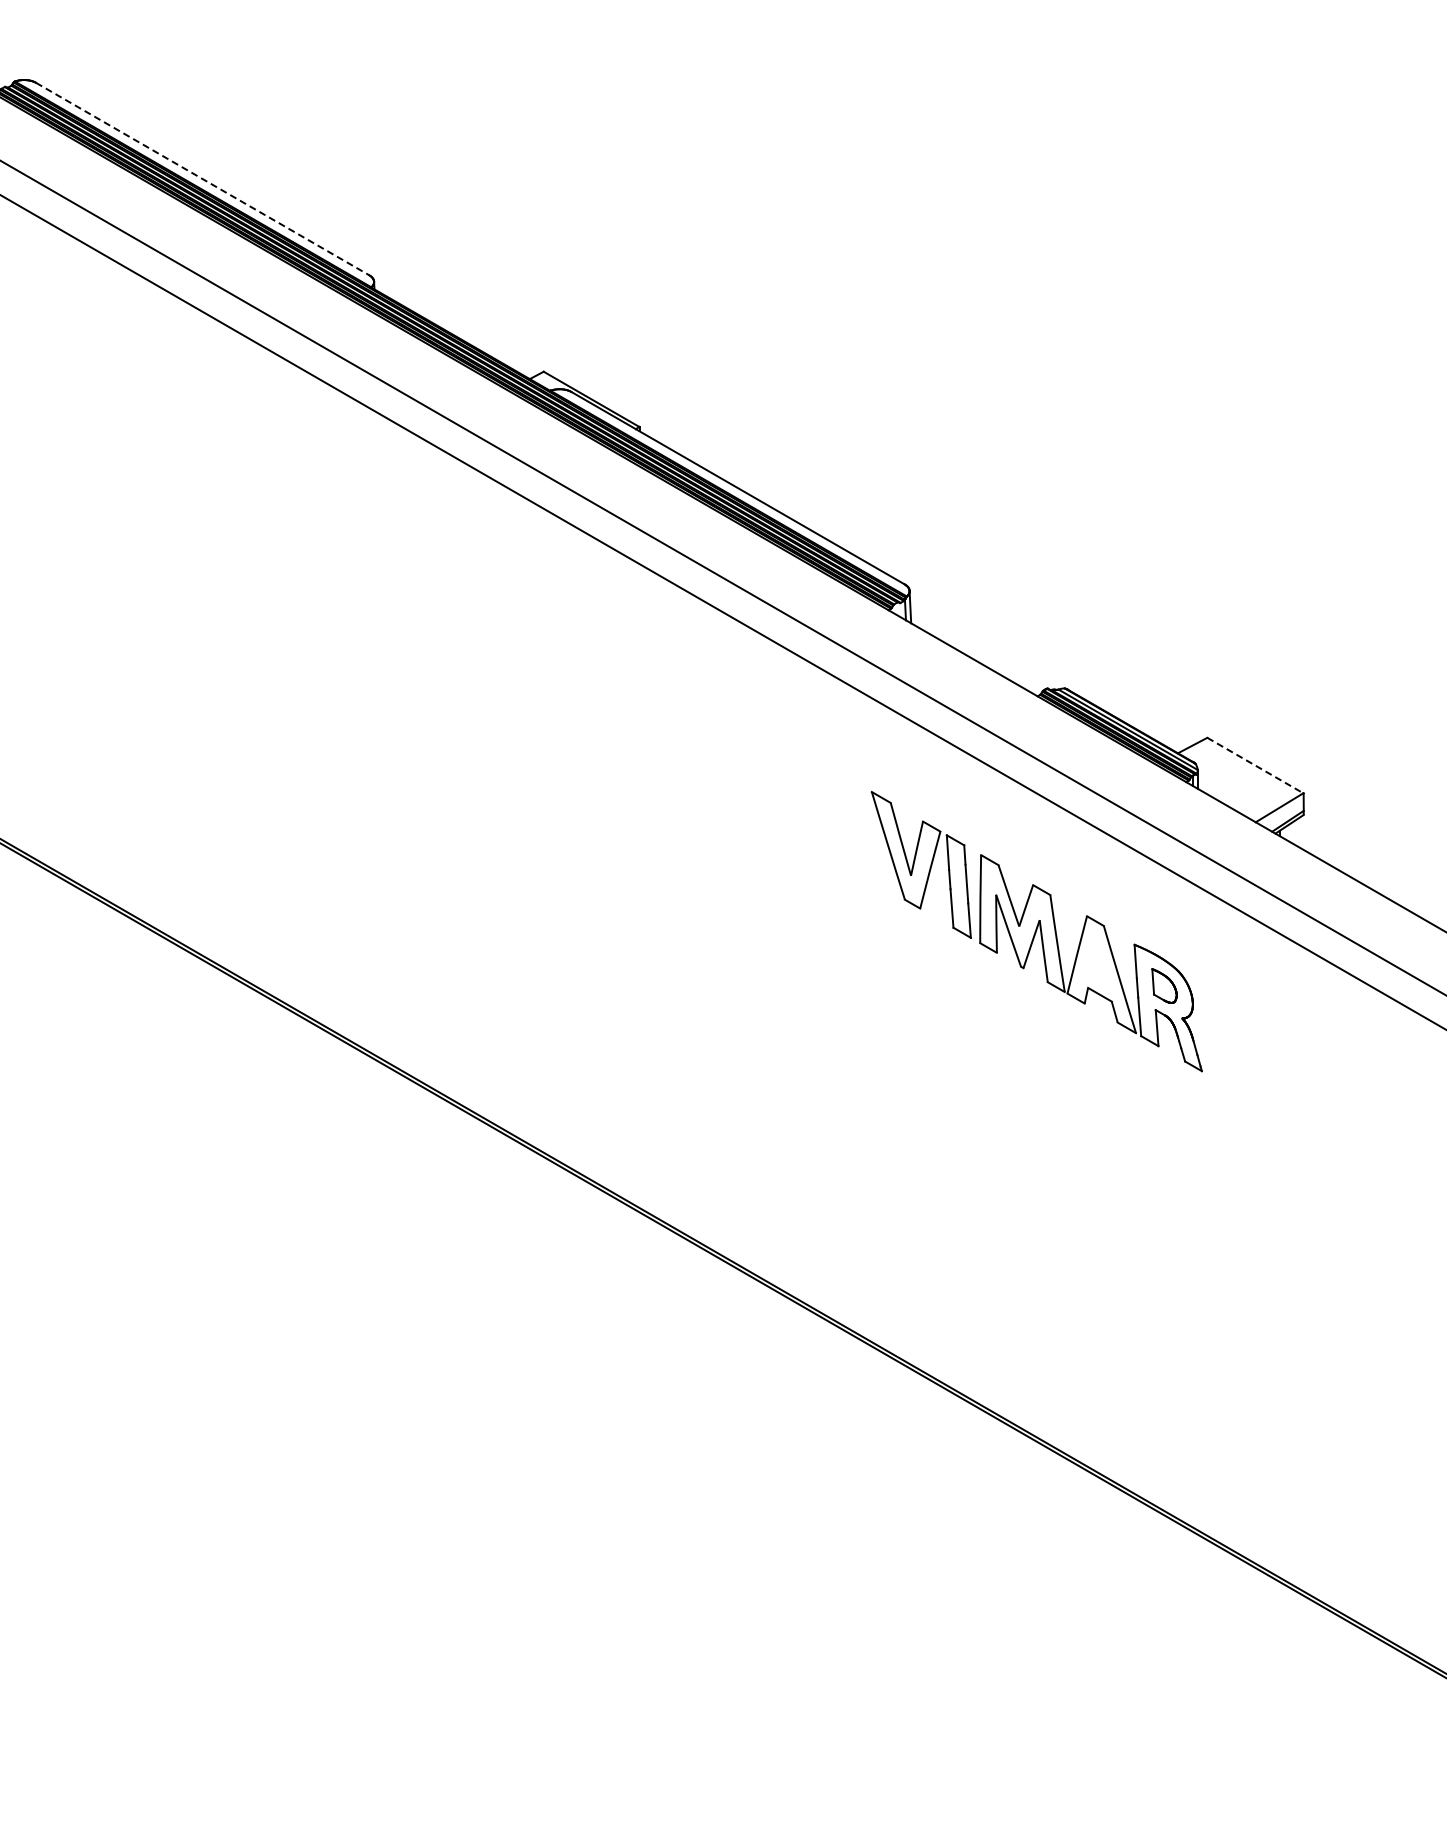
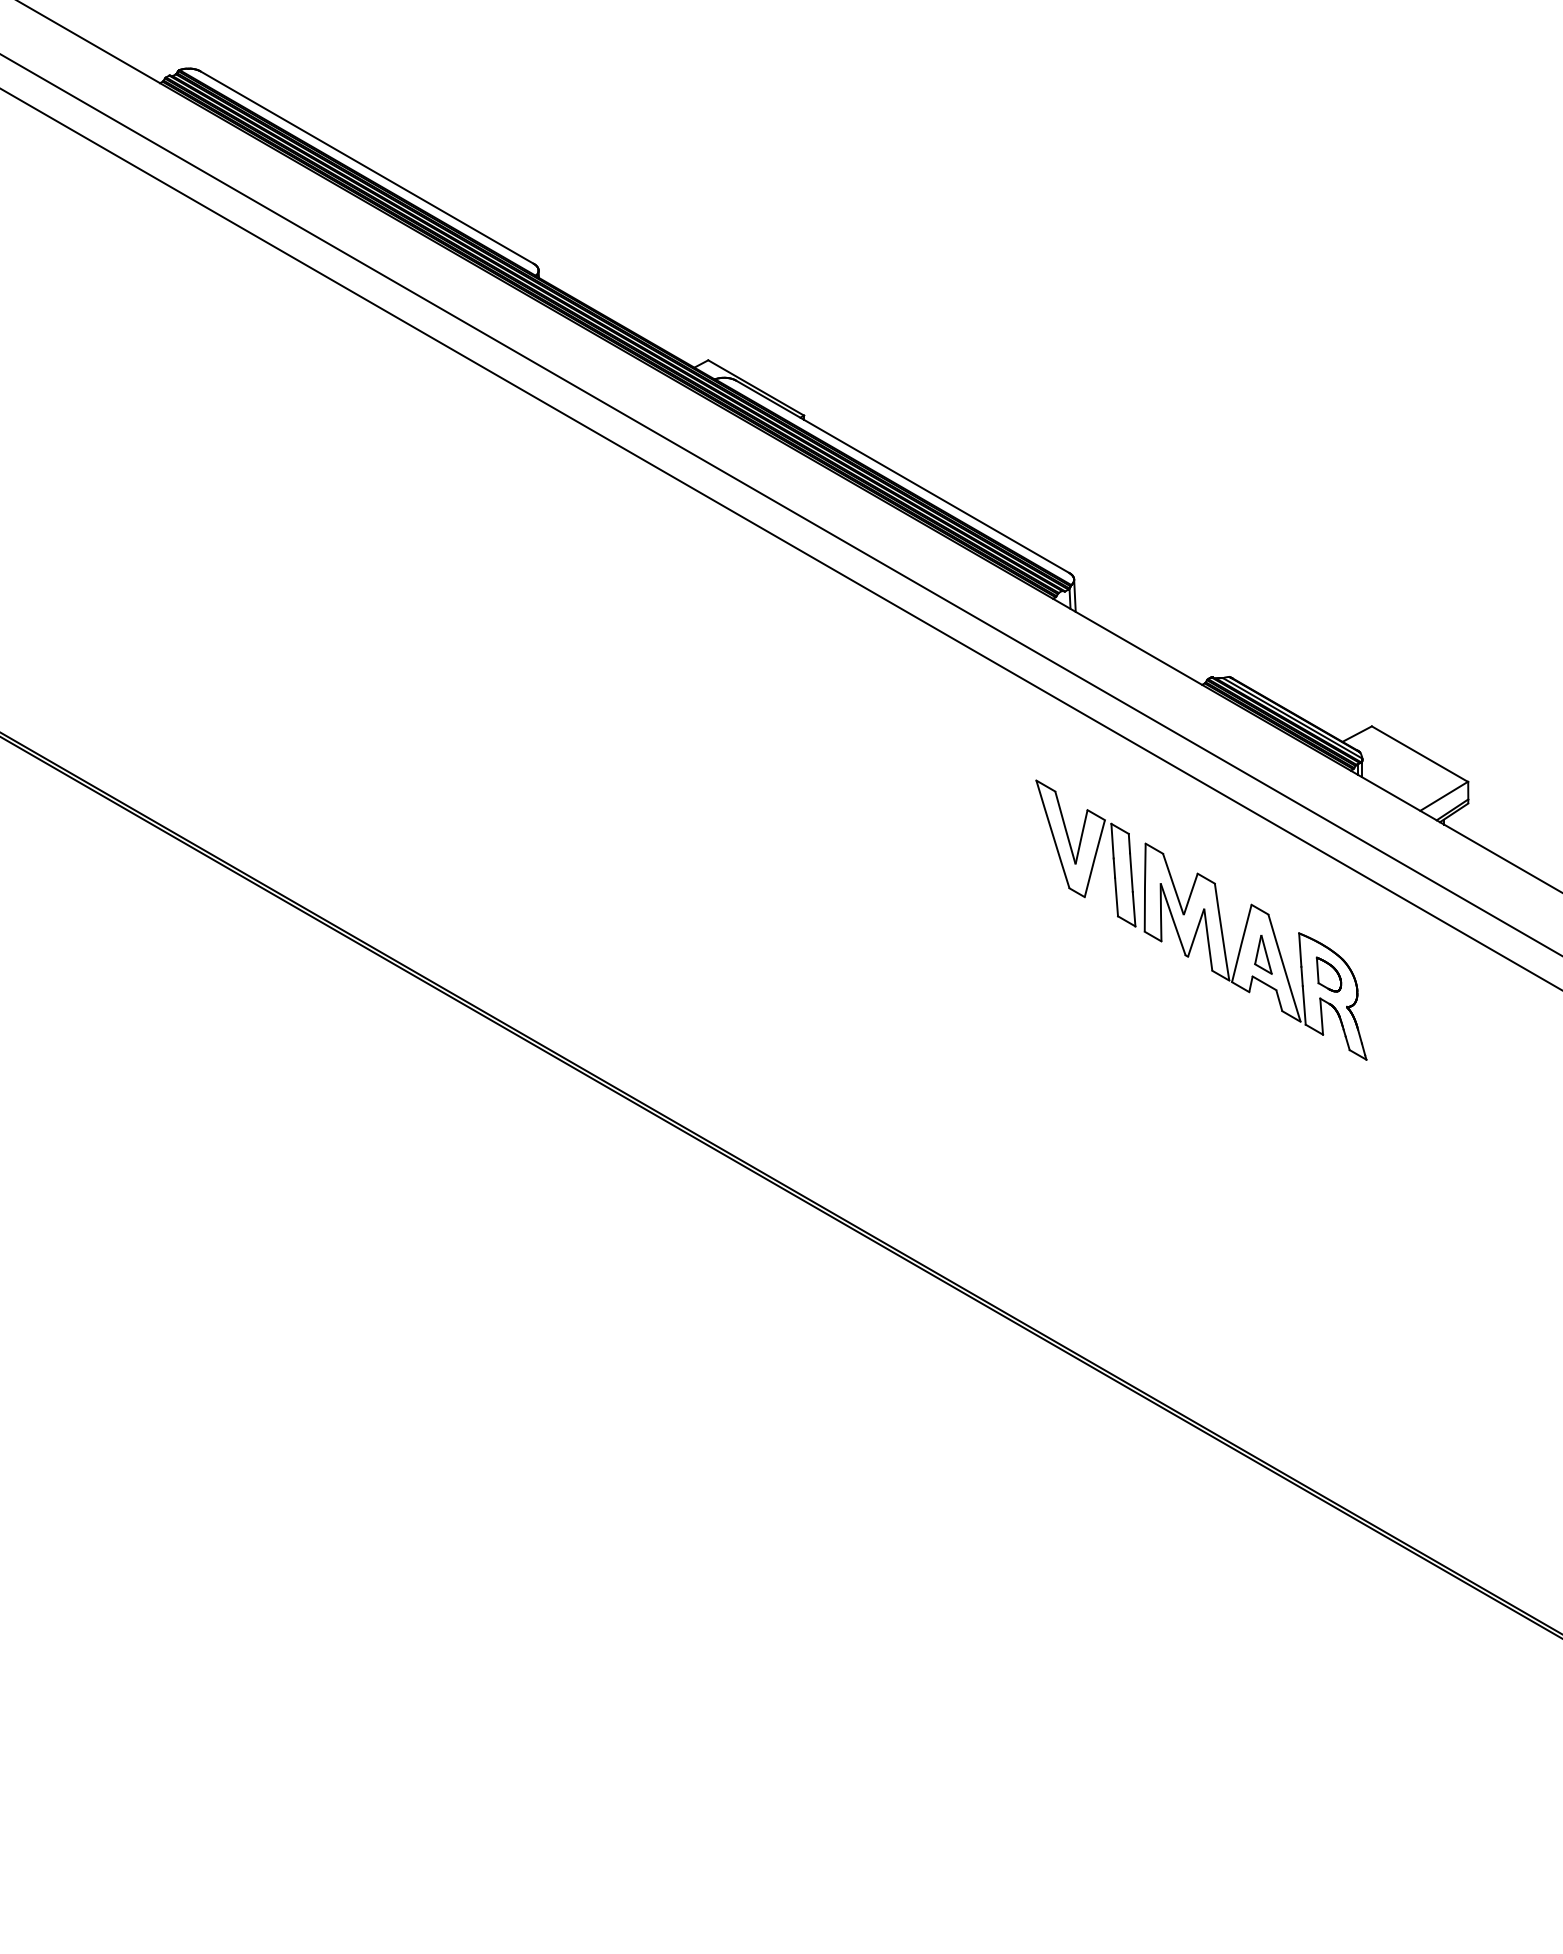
line: (202, 178) -> (367, 167), dashed -> solid
line: (1255, 765) -> (1420, 754), dashed -> solid
part: (1098, 965) -> (1263, 954), added

